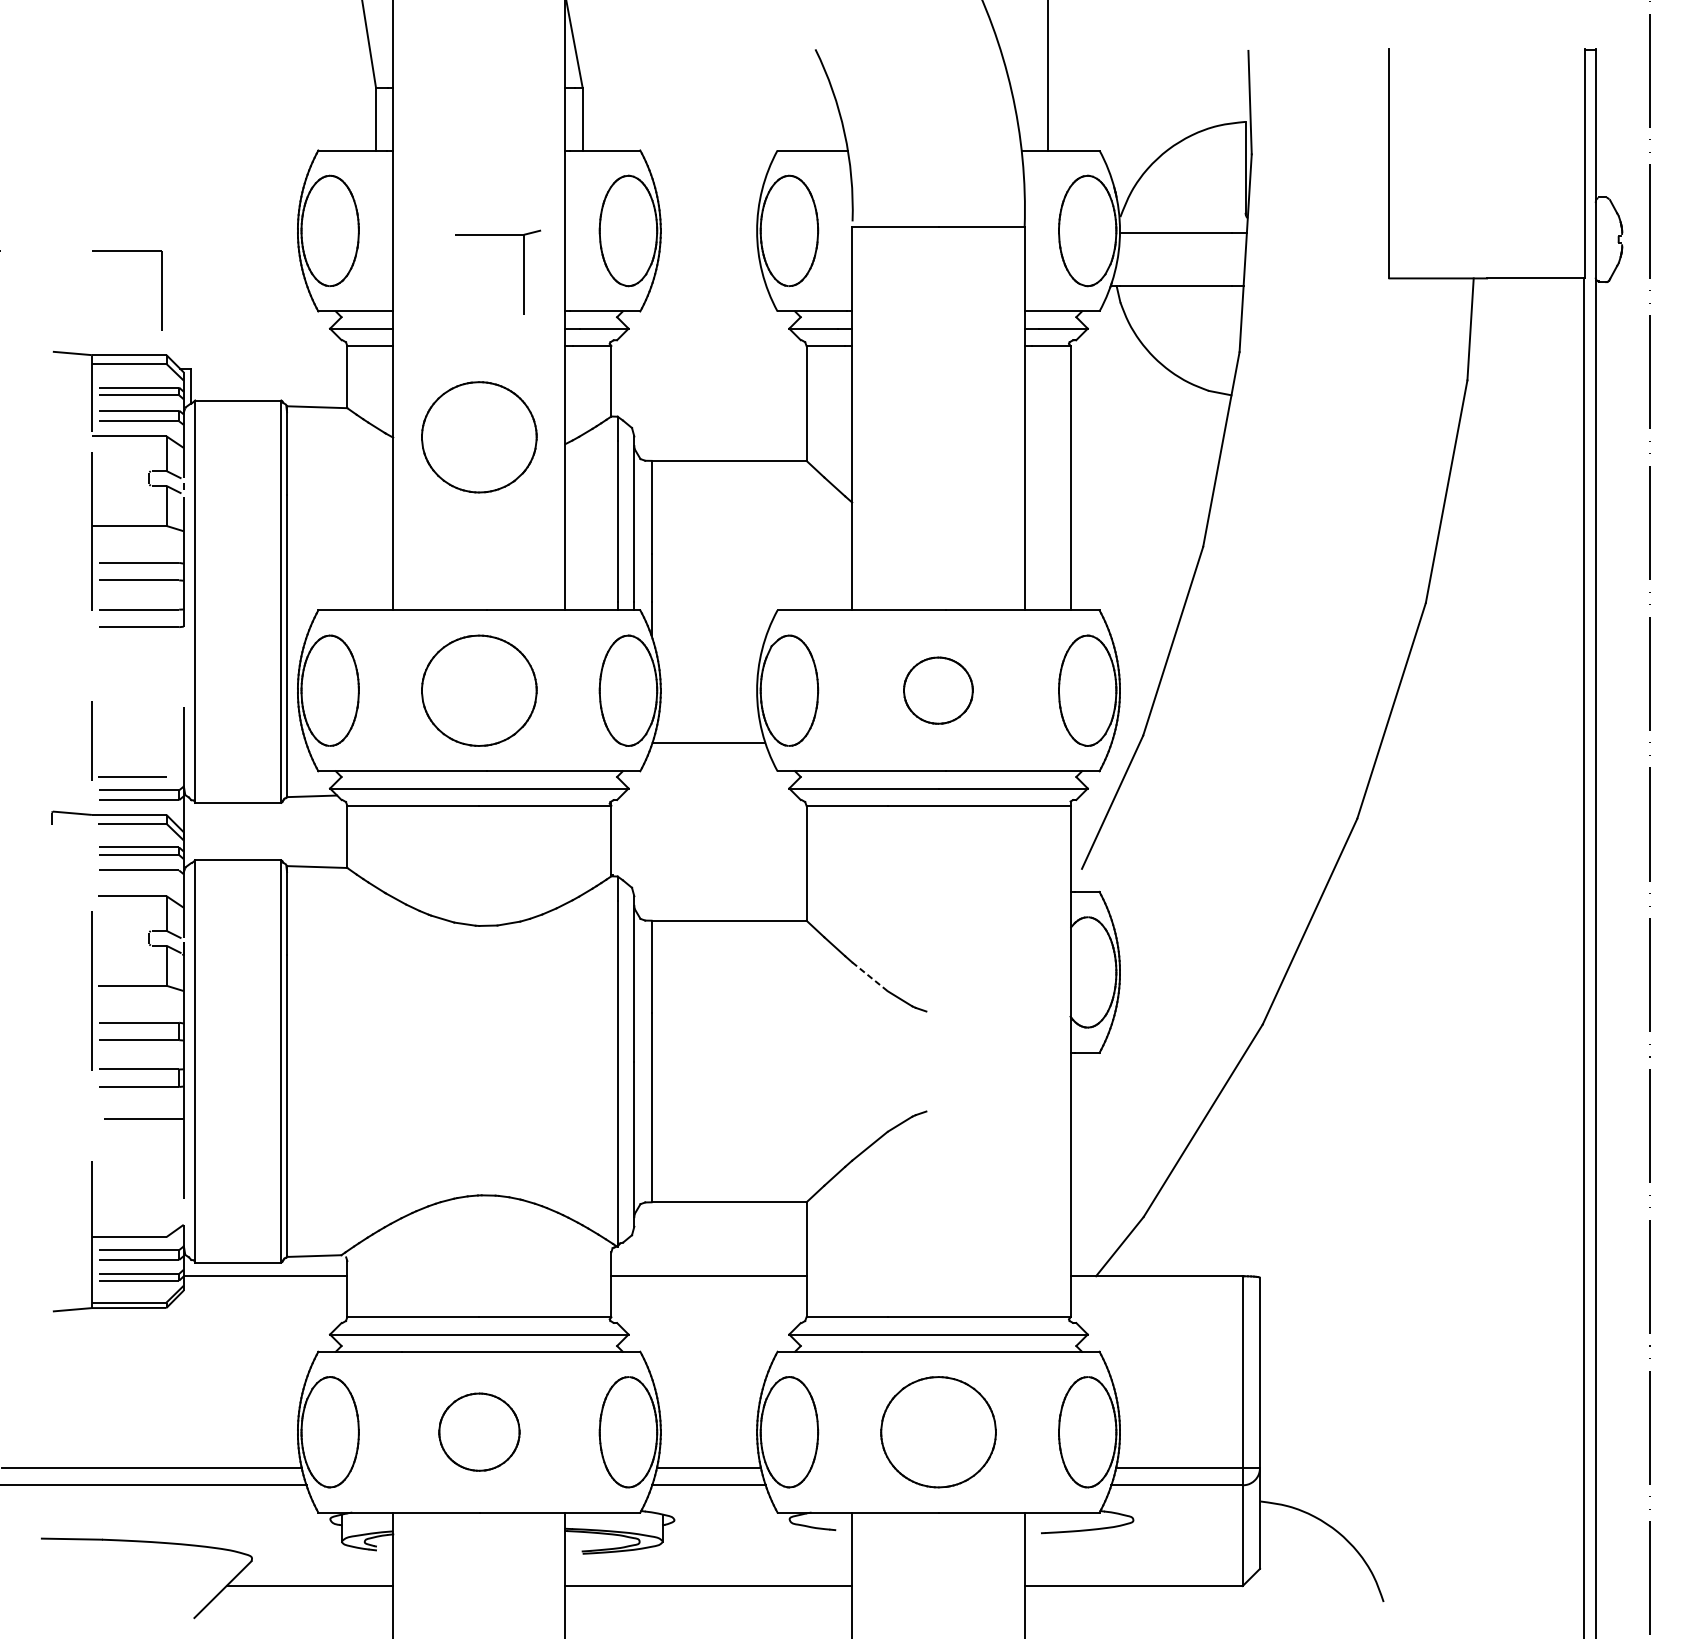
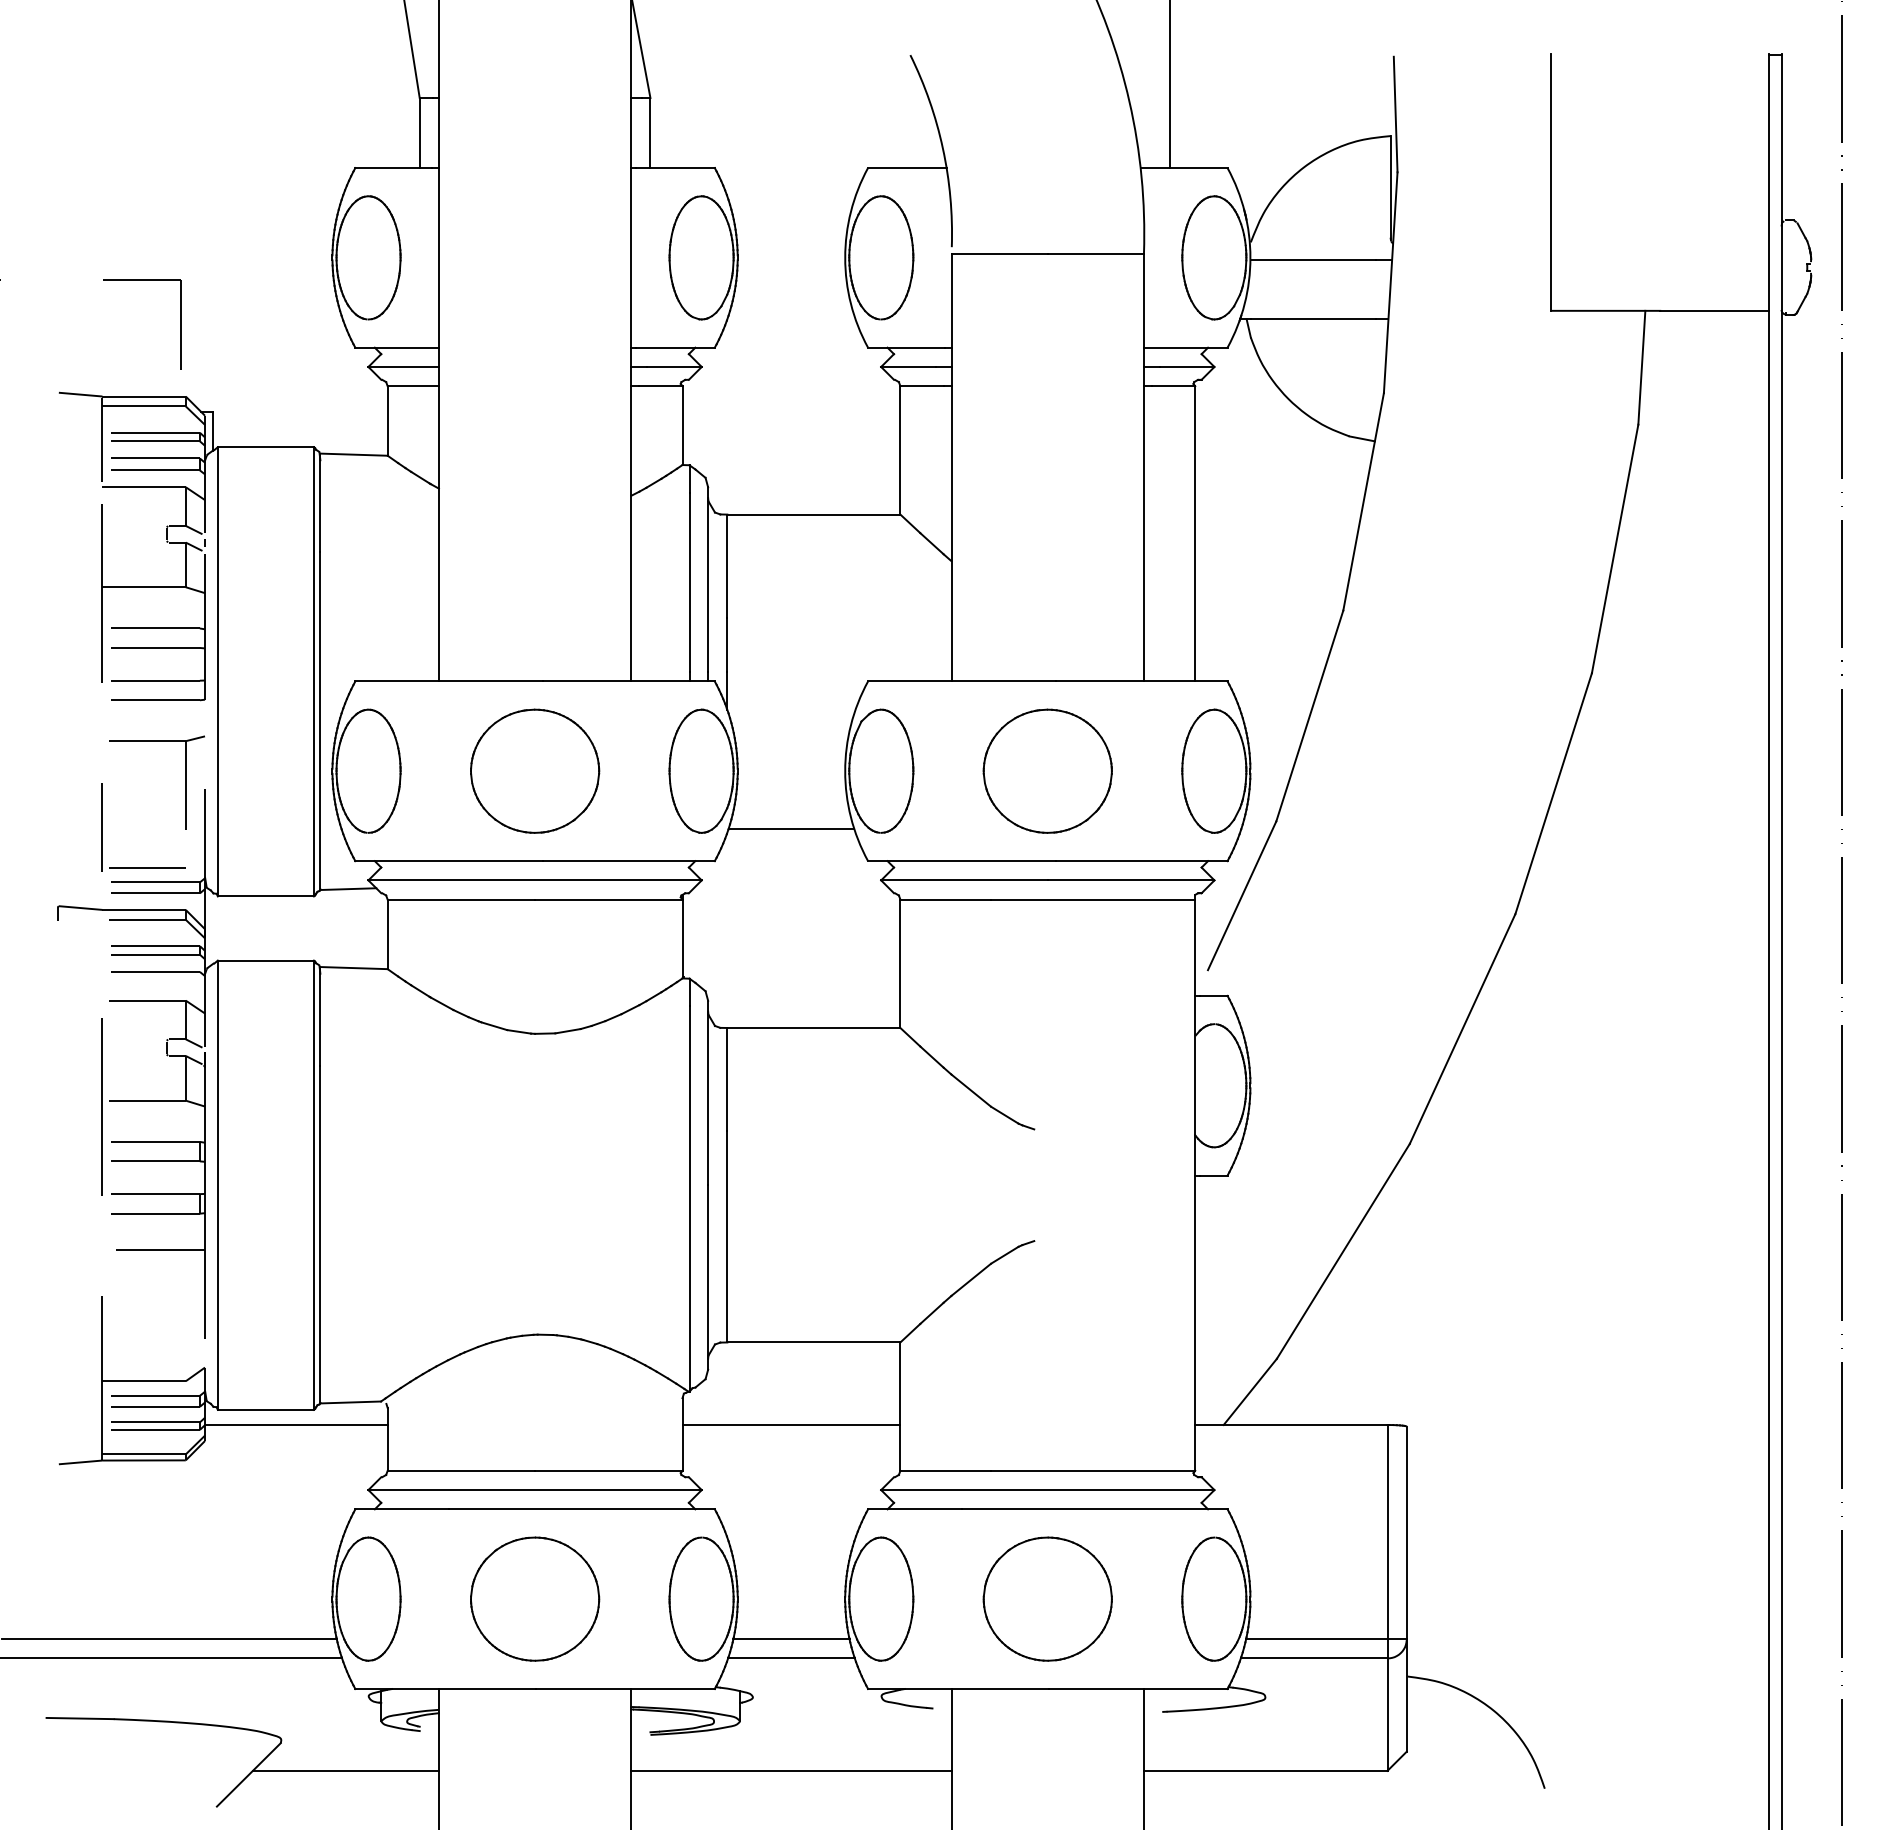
part: (523, 271) -> (185, 782), moved
part: (479, 436) -> (535, 487), removed
part: (938, 690) -> (1047, 770), size x1.67
line: (870, 976) -> (971, 1090), dashed -> solid
part: (479, 1431) -> (535, 1598), size x1.43

